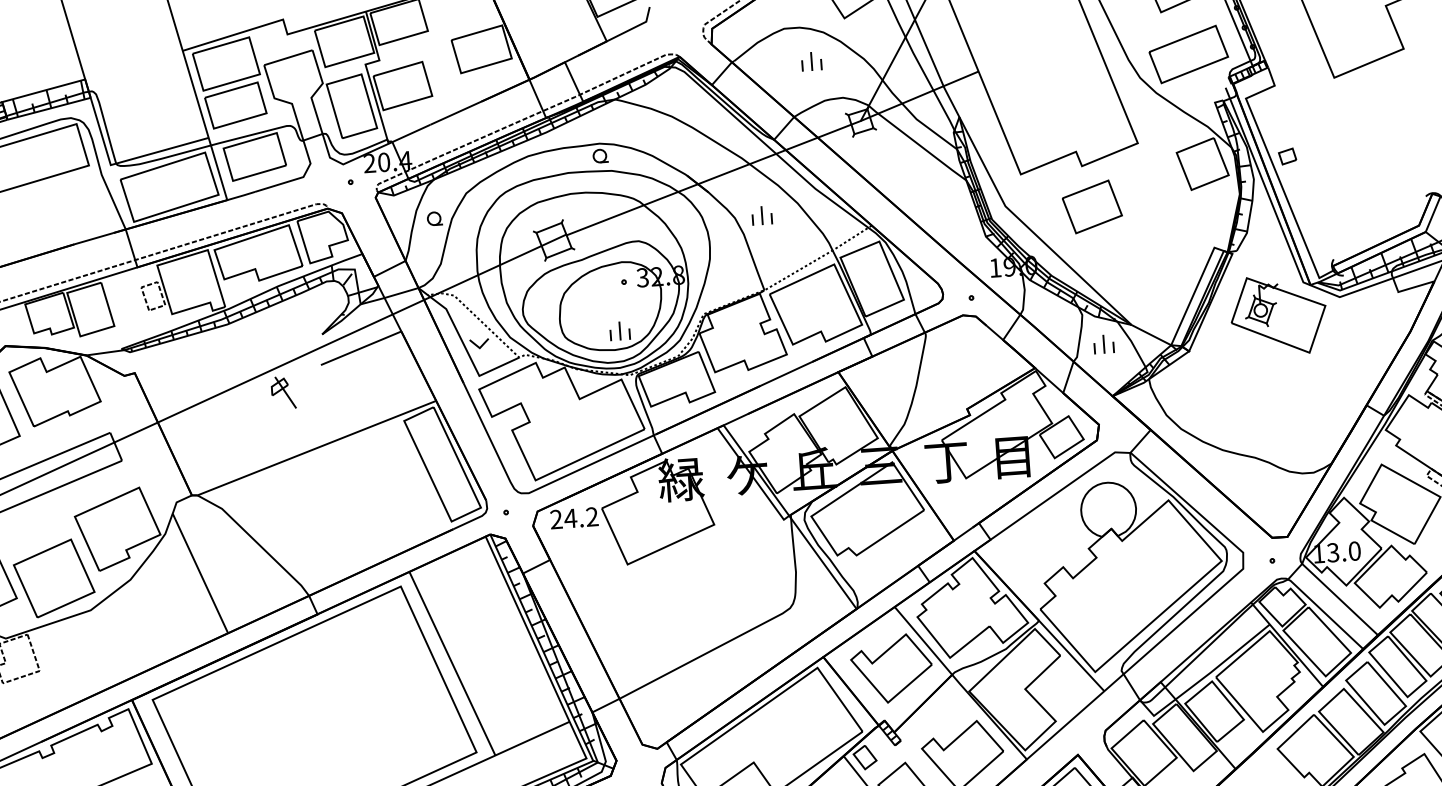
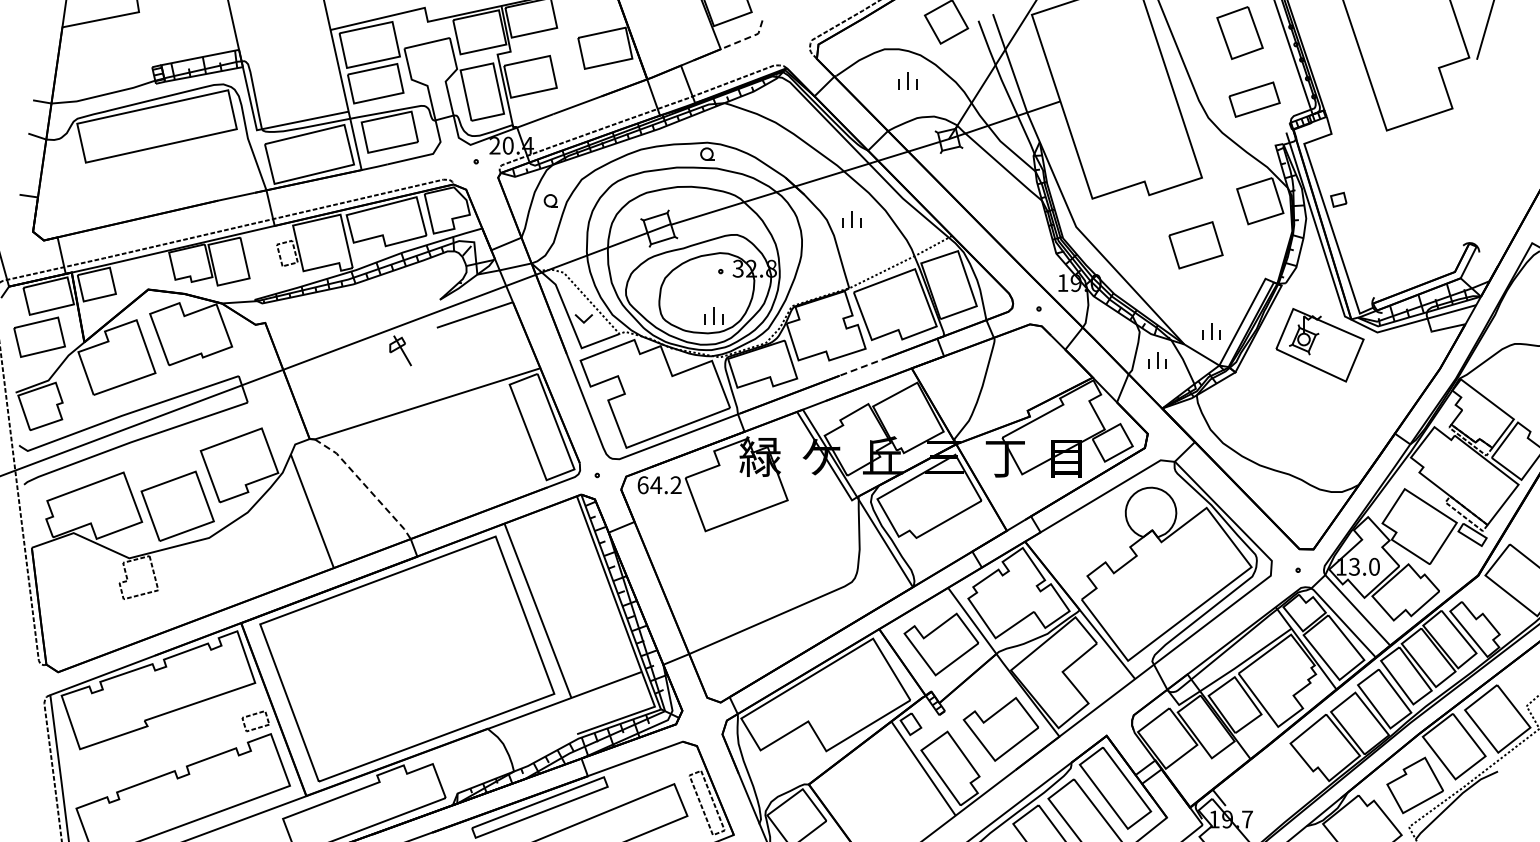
line: (633, 27) -> (746, 38), solid -> dashed
part: (1188, 54) -> (1254, 99), size x0.7
part: (1091, 207) -> (1195, 245), moved
part: (1160, 308) -> (1211, 331), added
line: (785, 373) -> (863, 366), solid -> dashed
text: (555, 519) -> (642, 485), 24.2 -> 64.2
line: (256, 542) -> (365, 486), solid -> dashed

